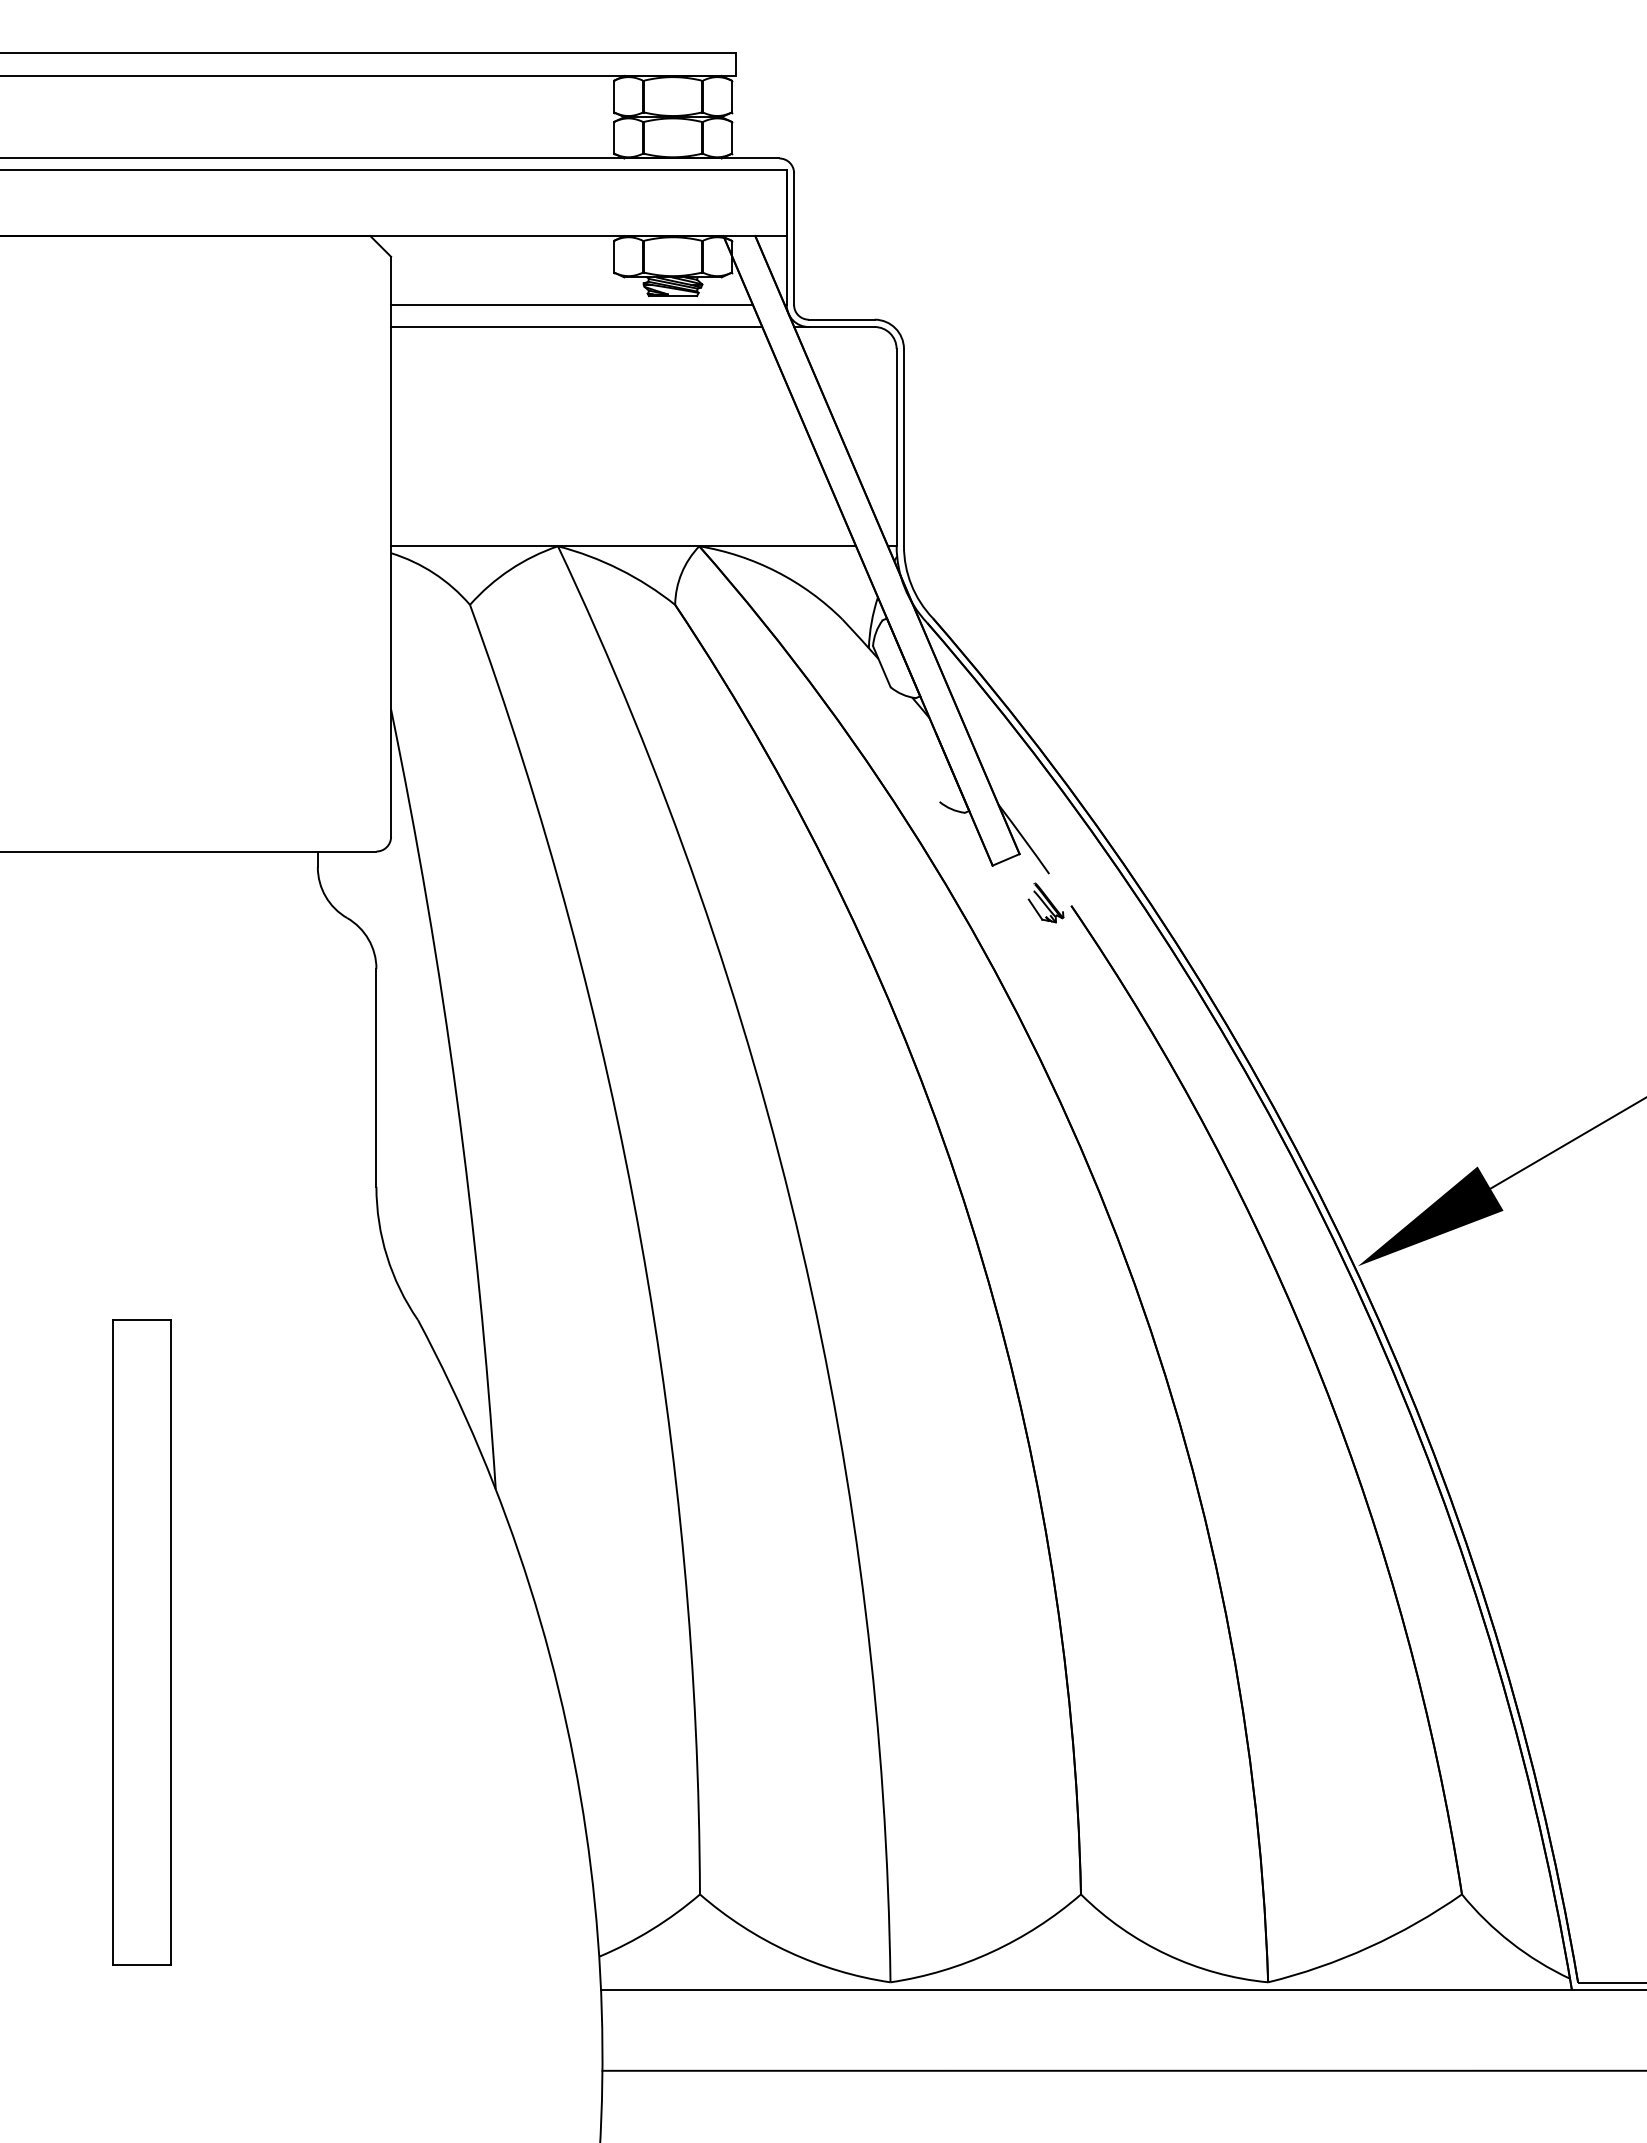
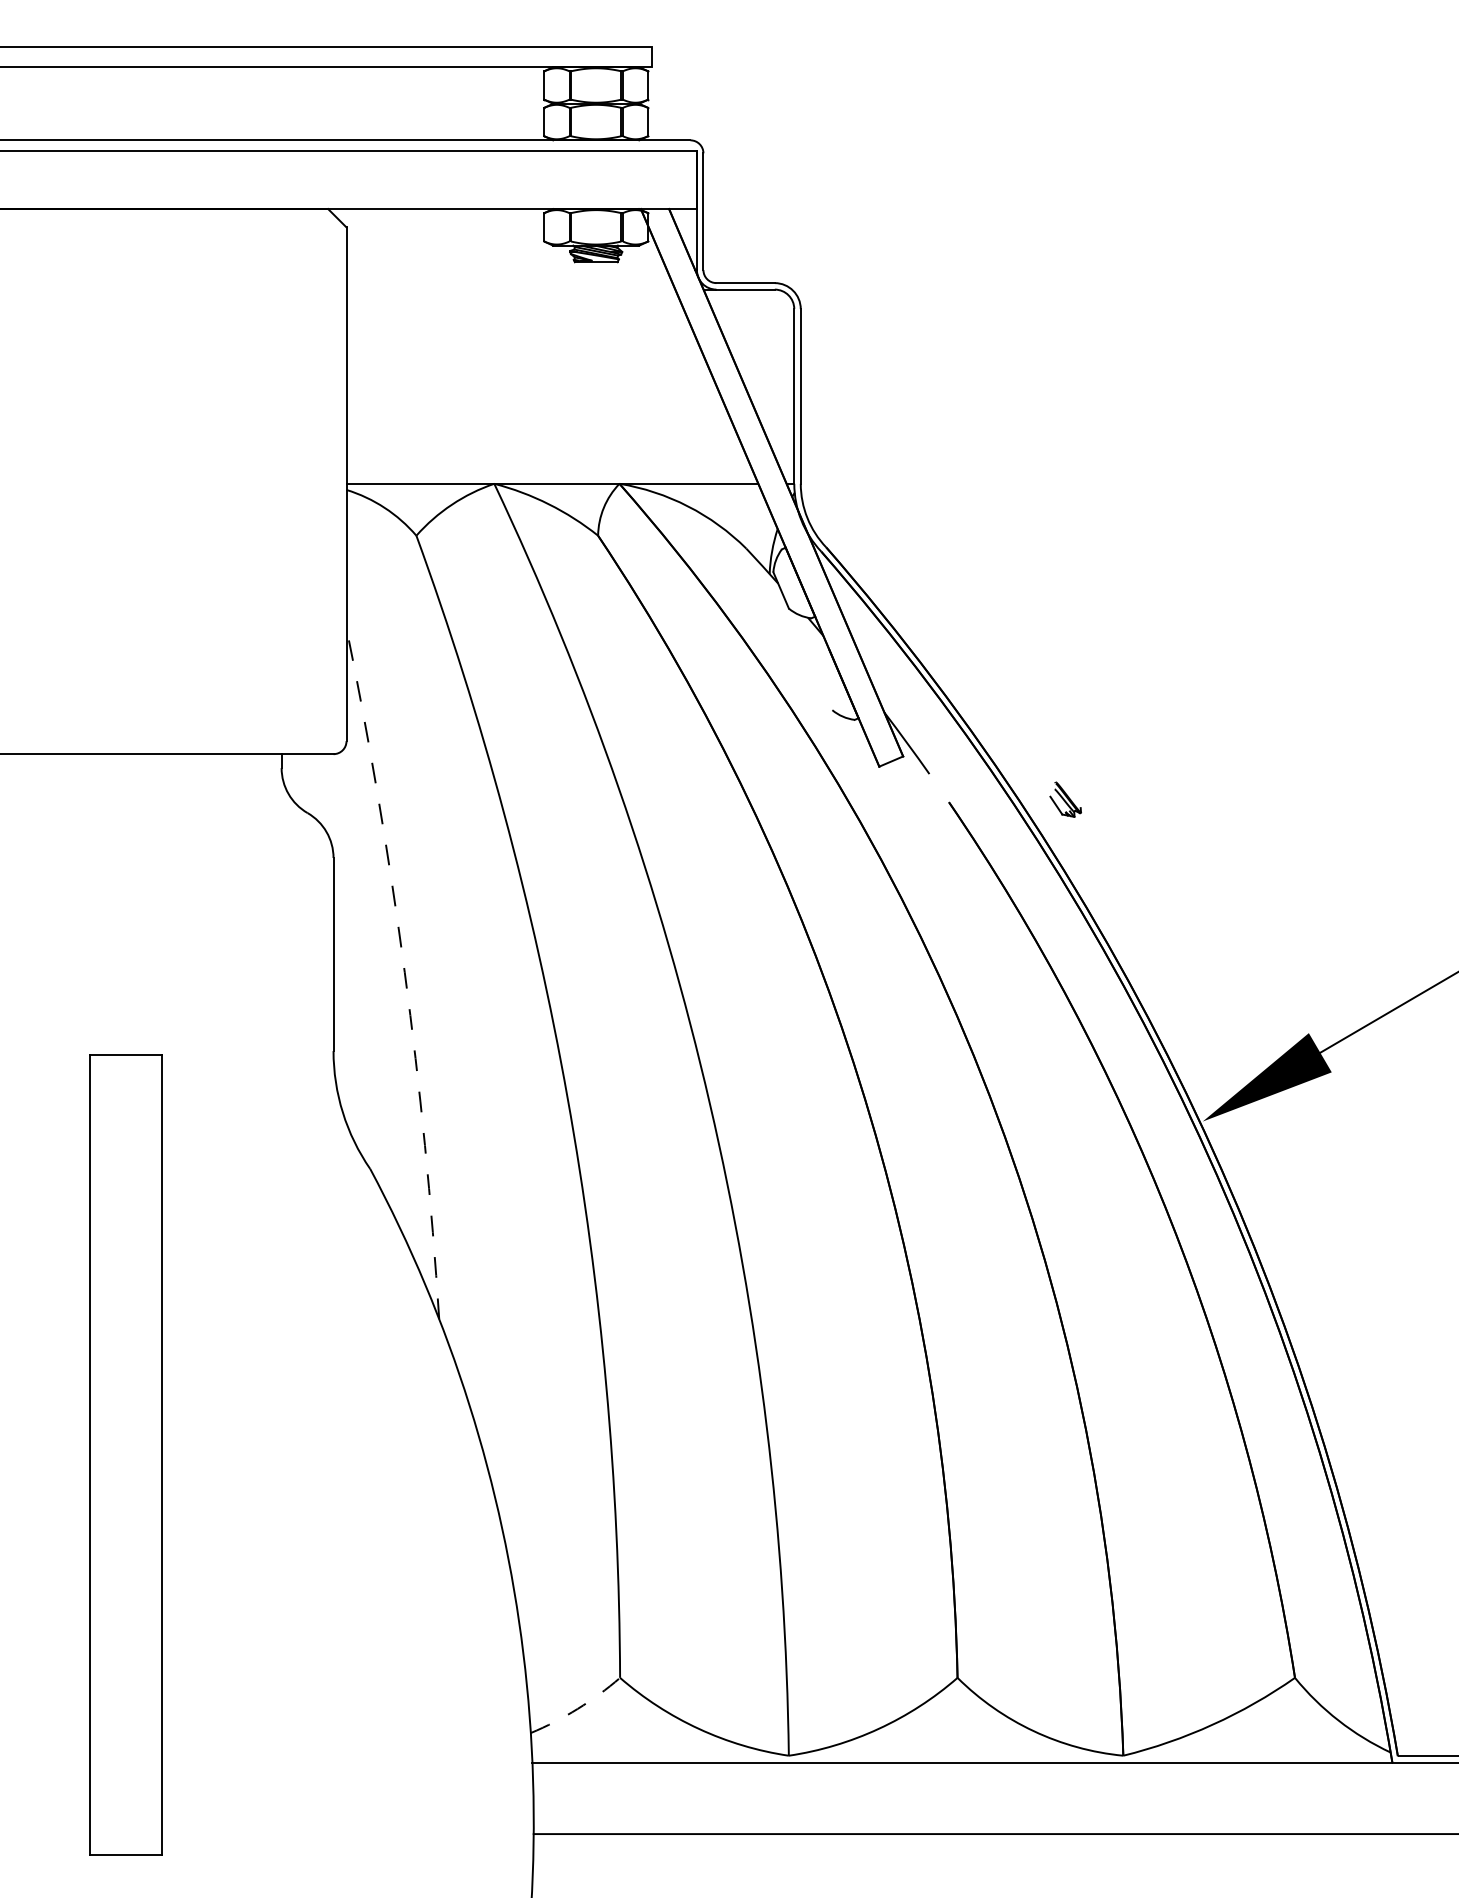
line: (571, 305) -> (506, 270), removed
line: (576, 327) -> (510, 290), removed
part: (1045, 902) -> (1065, 799), moved
arc: (456, 1097) -> (404, 972), solid -> dashed
part: (141, 1642) -> (125, 1454), size x1.4
arc: (652, 1929) -> (578, 1708), solid -> dashed

